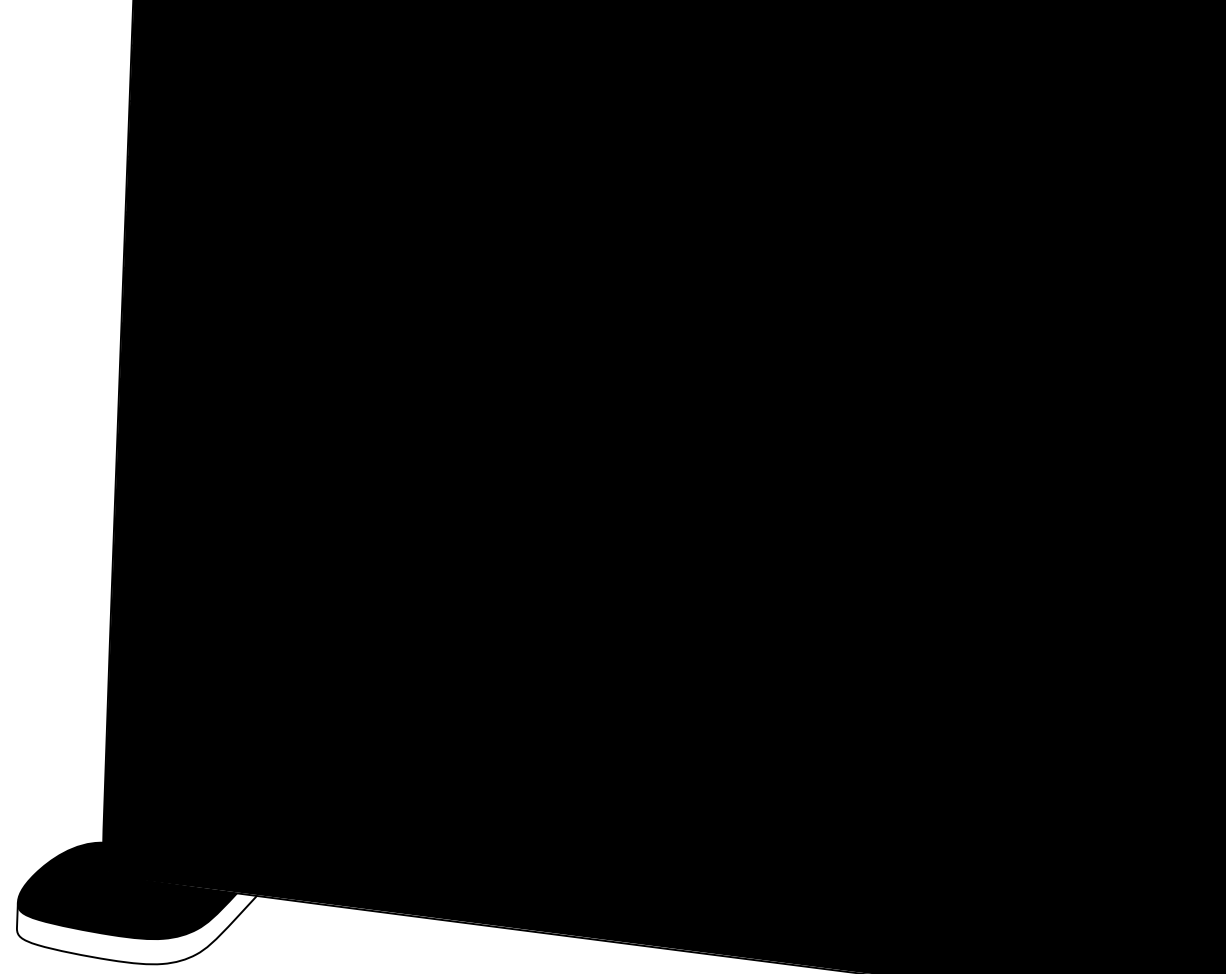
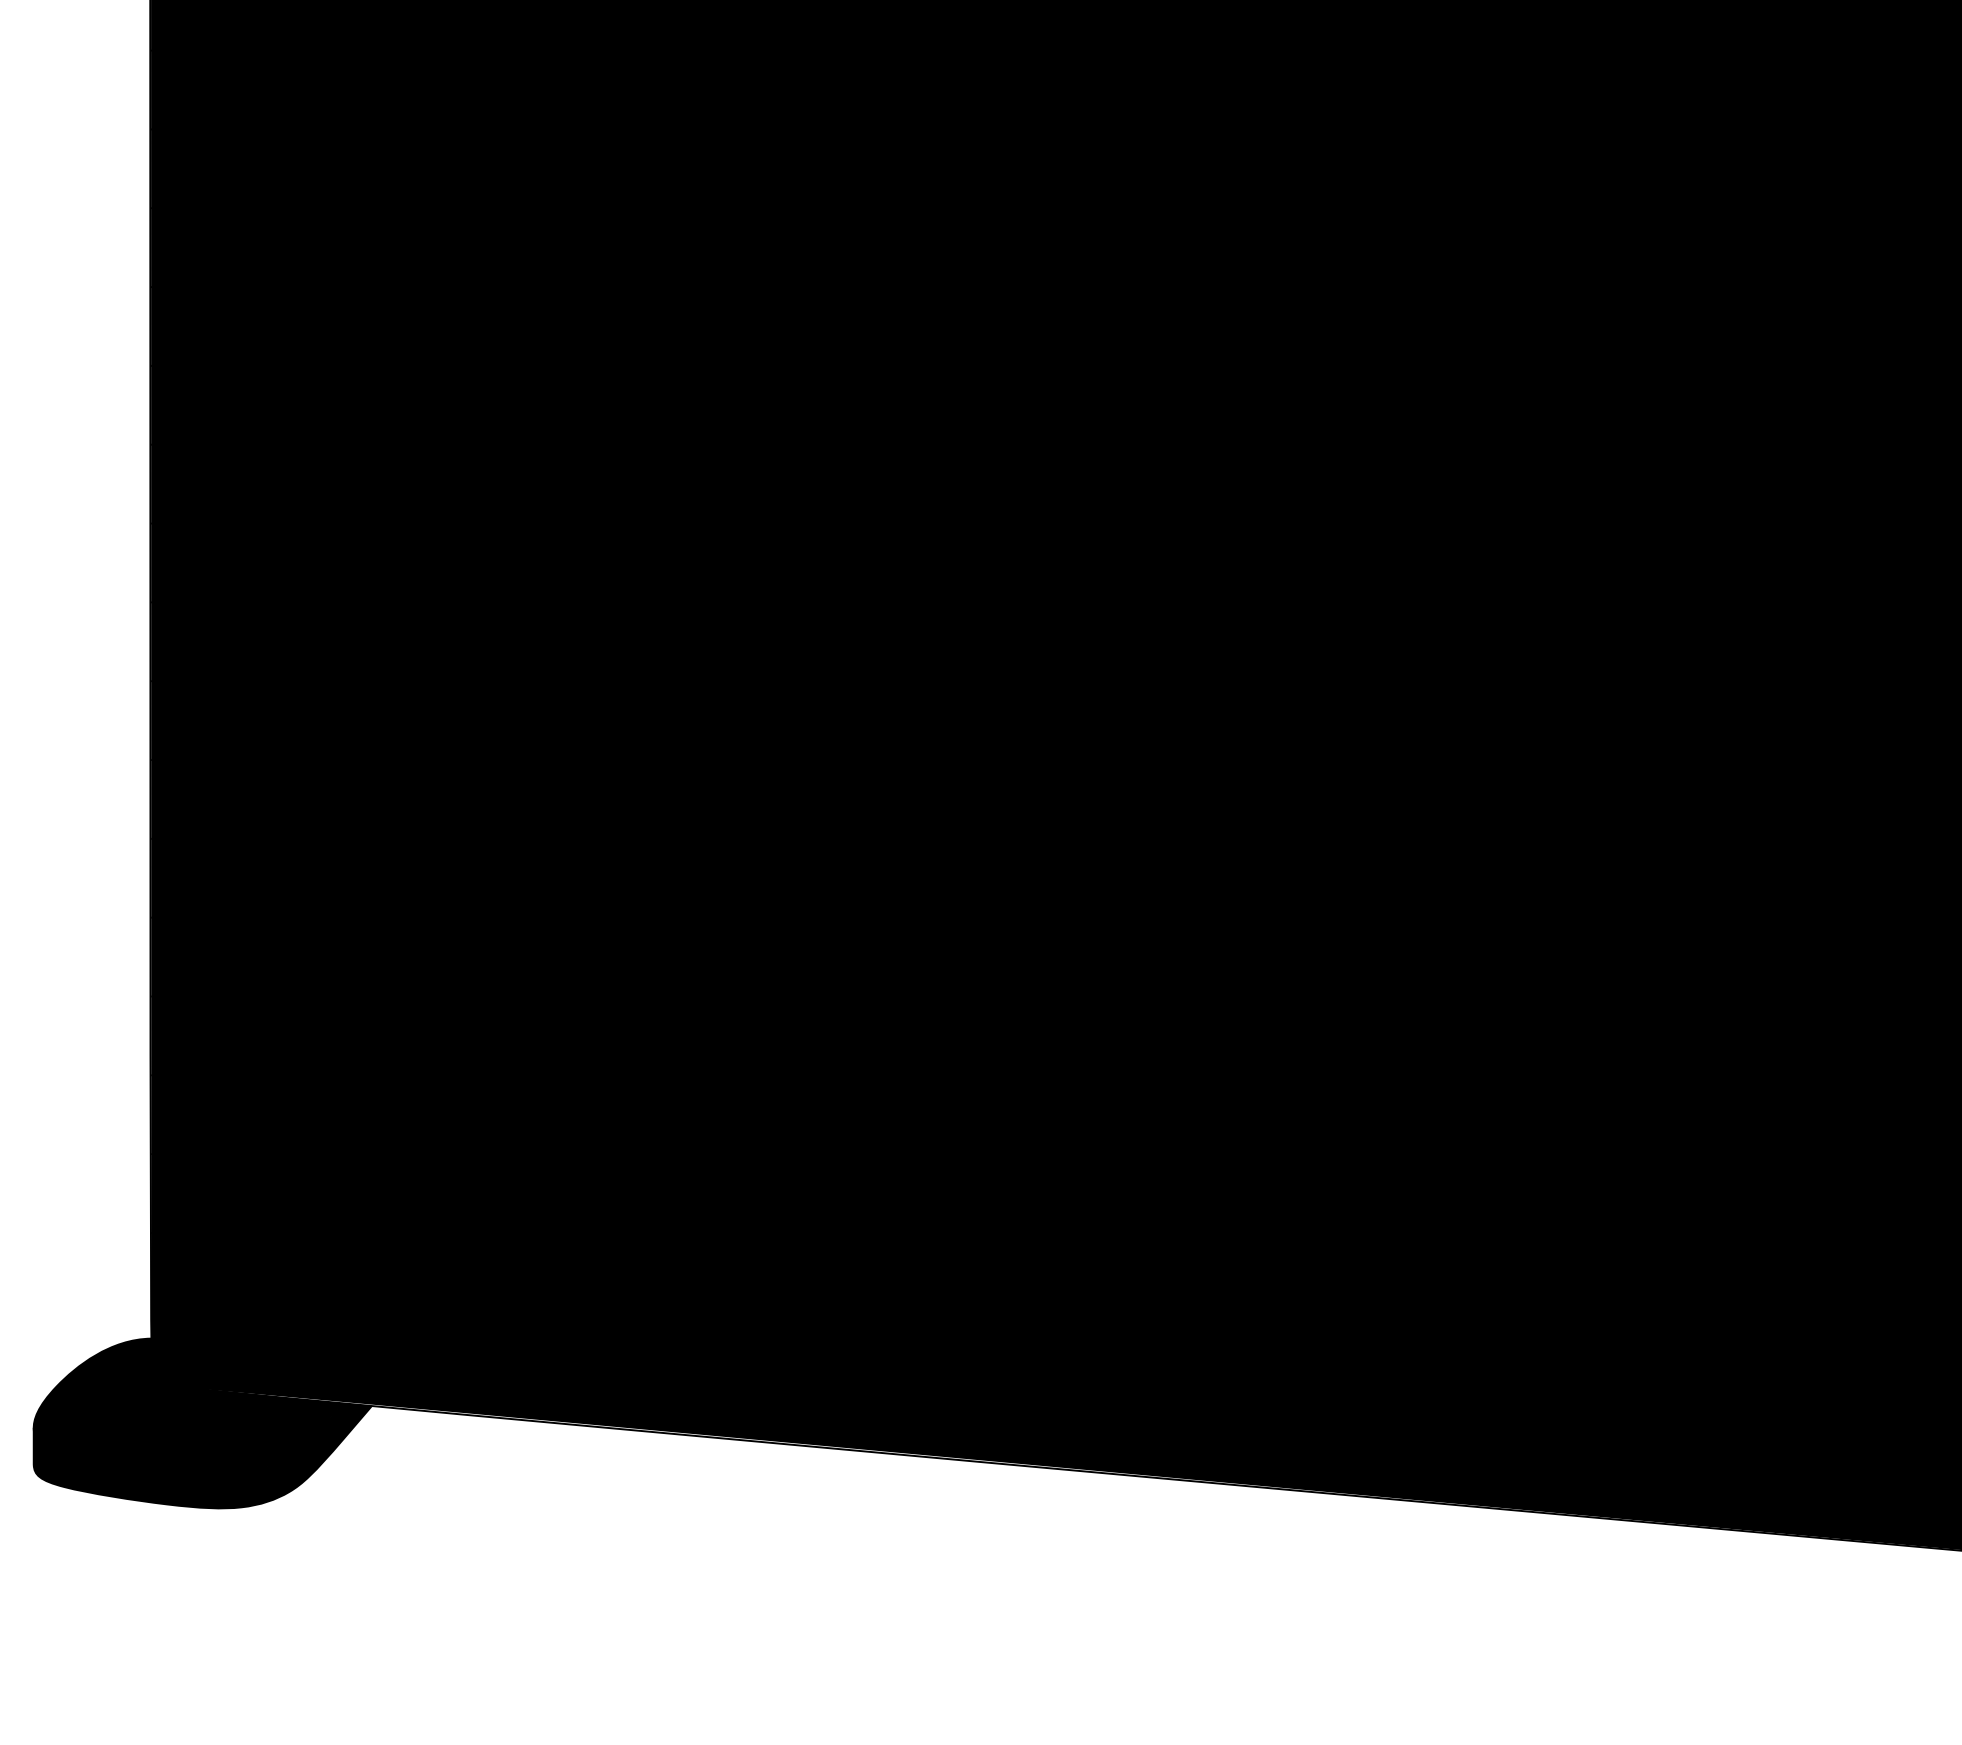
fill: (136, 926) -> (202, 1455), added

